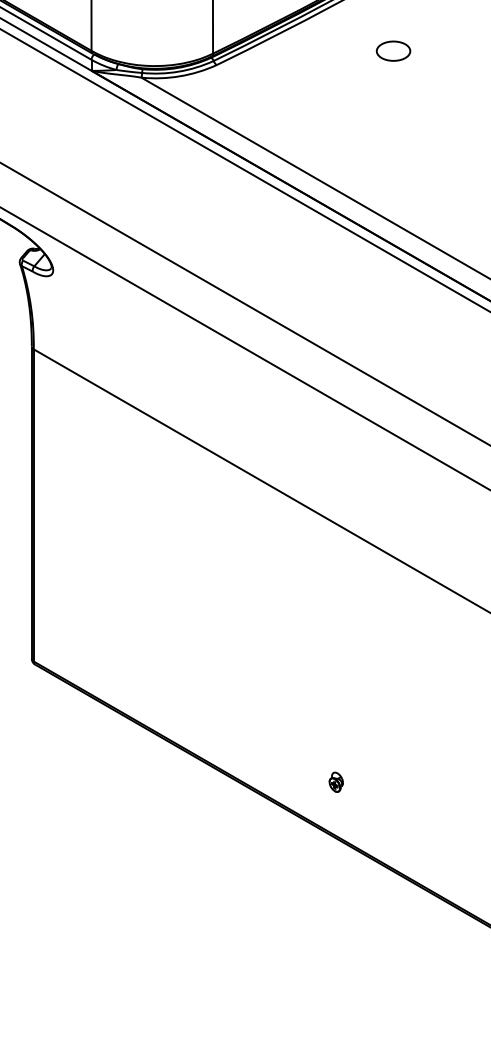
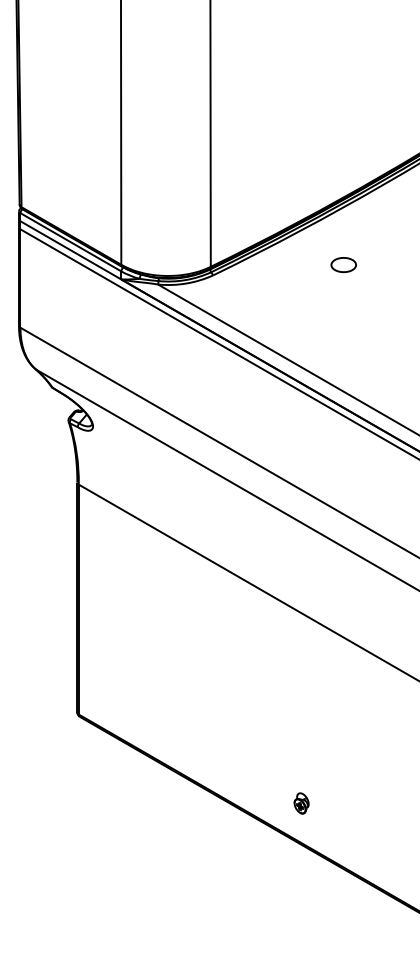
part: (336, 782) -> (301, 803), size x1.43

